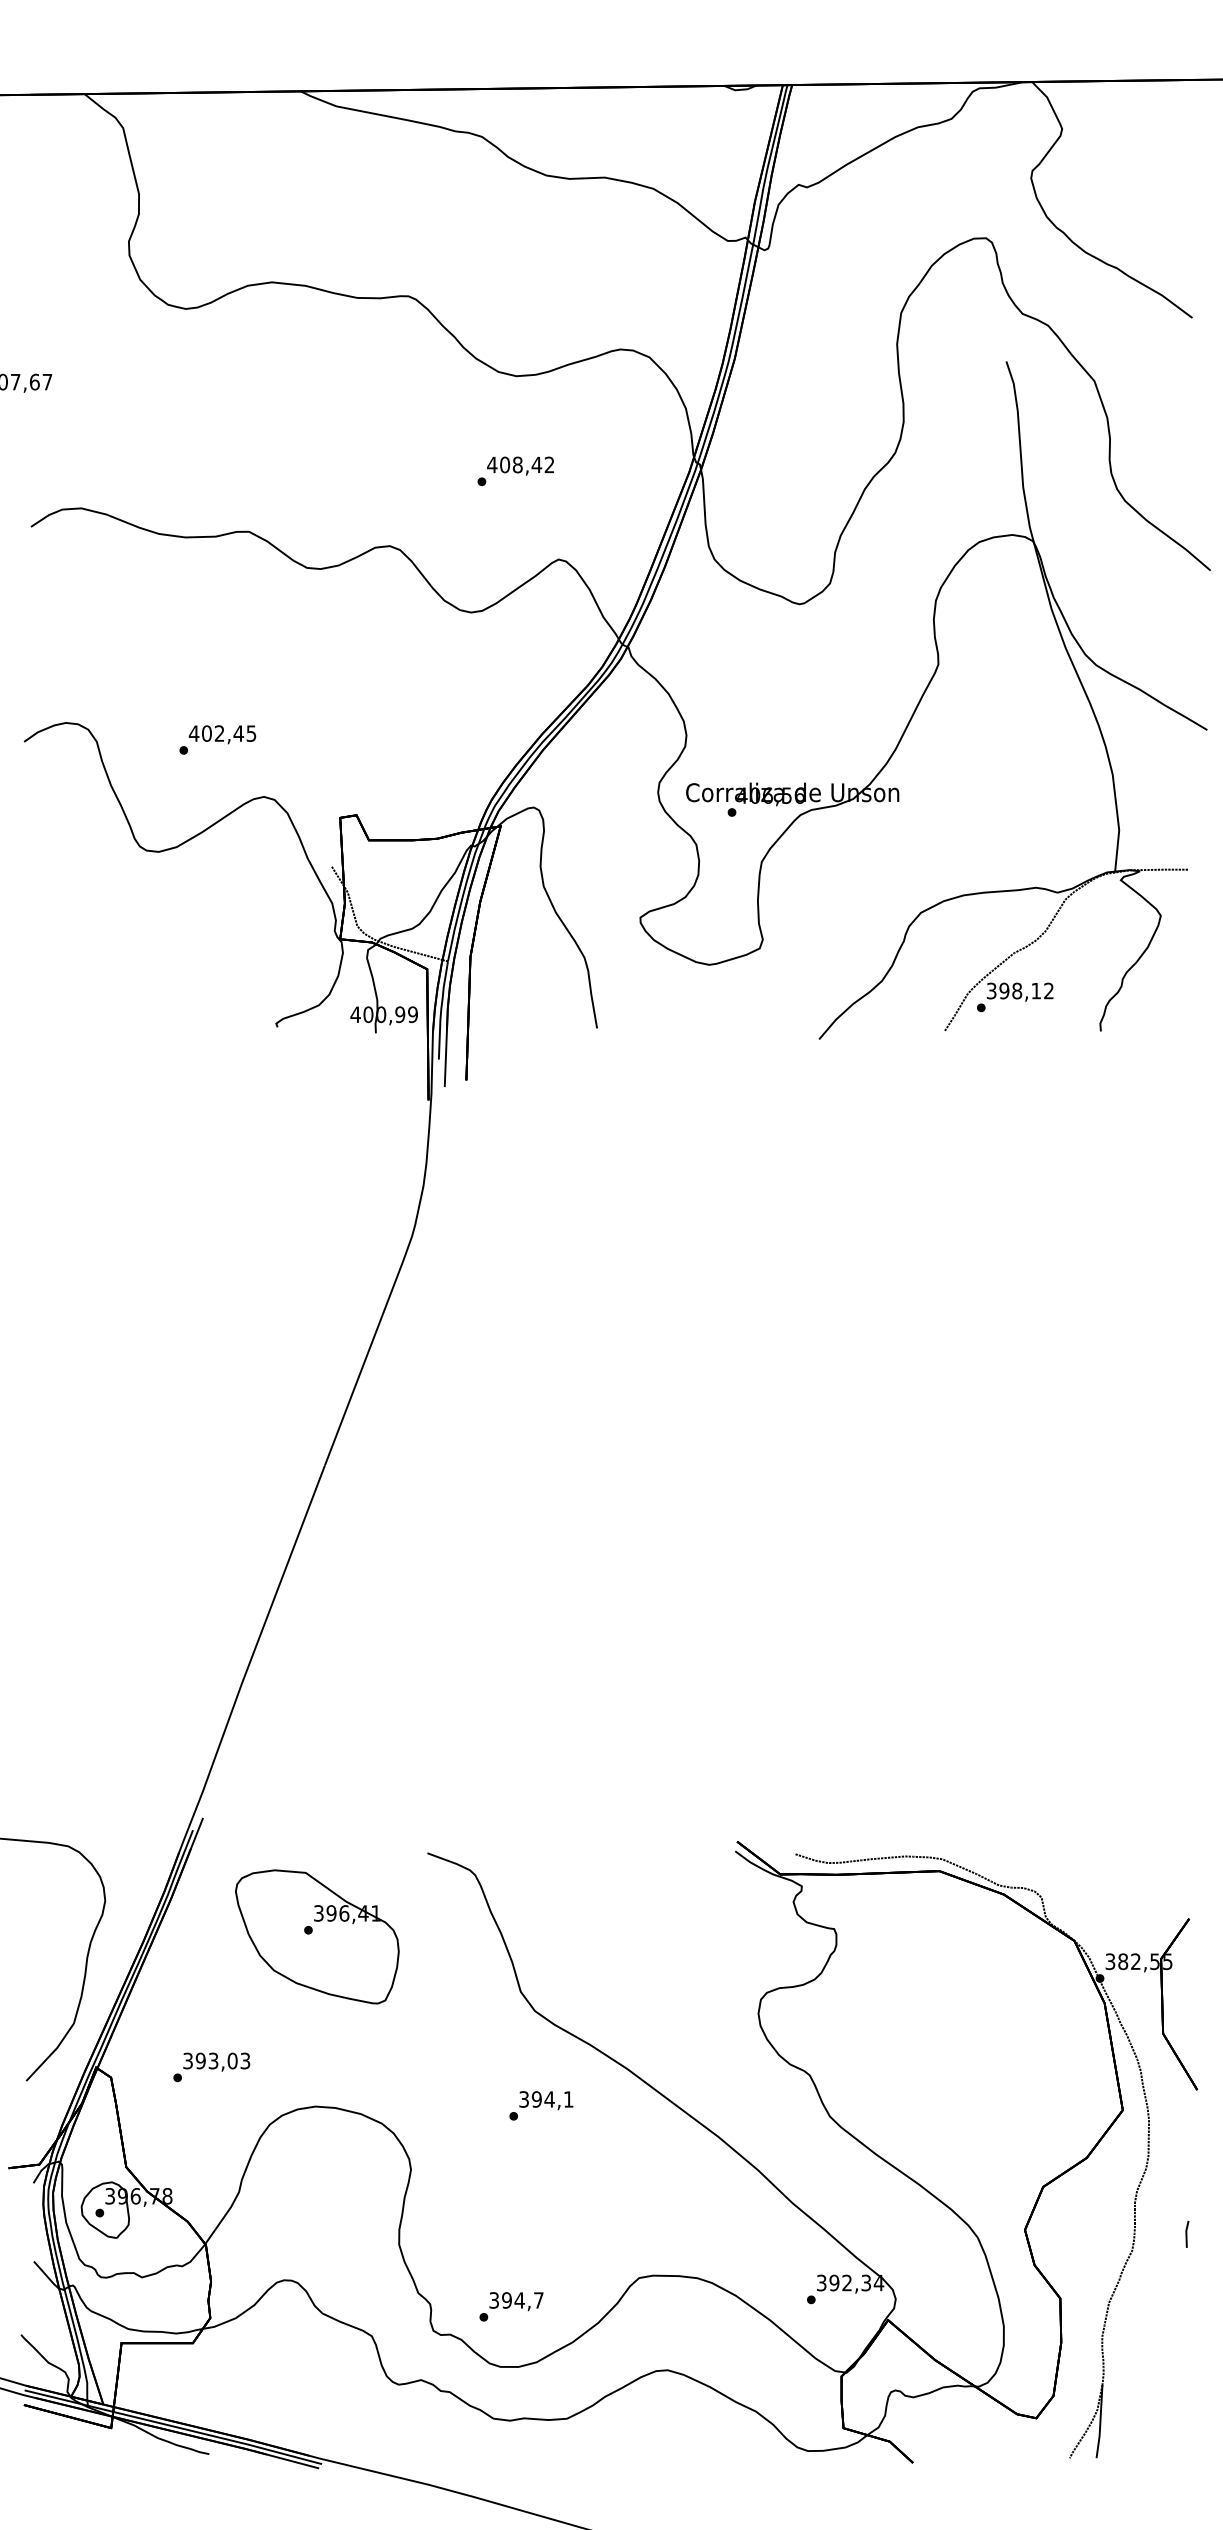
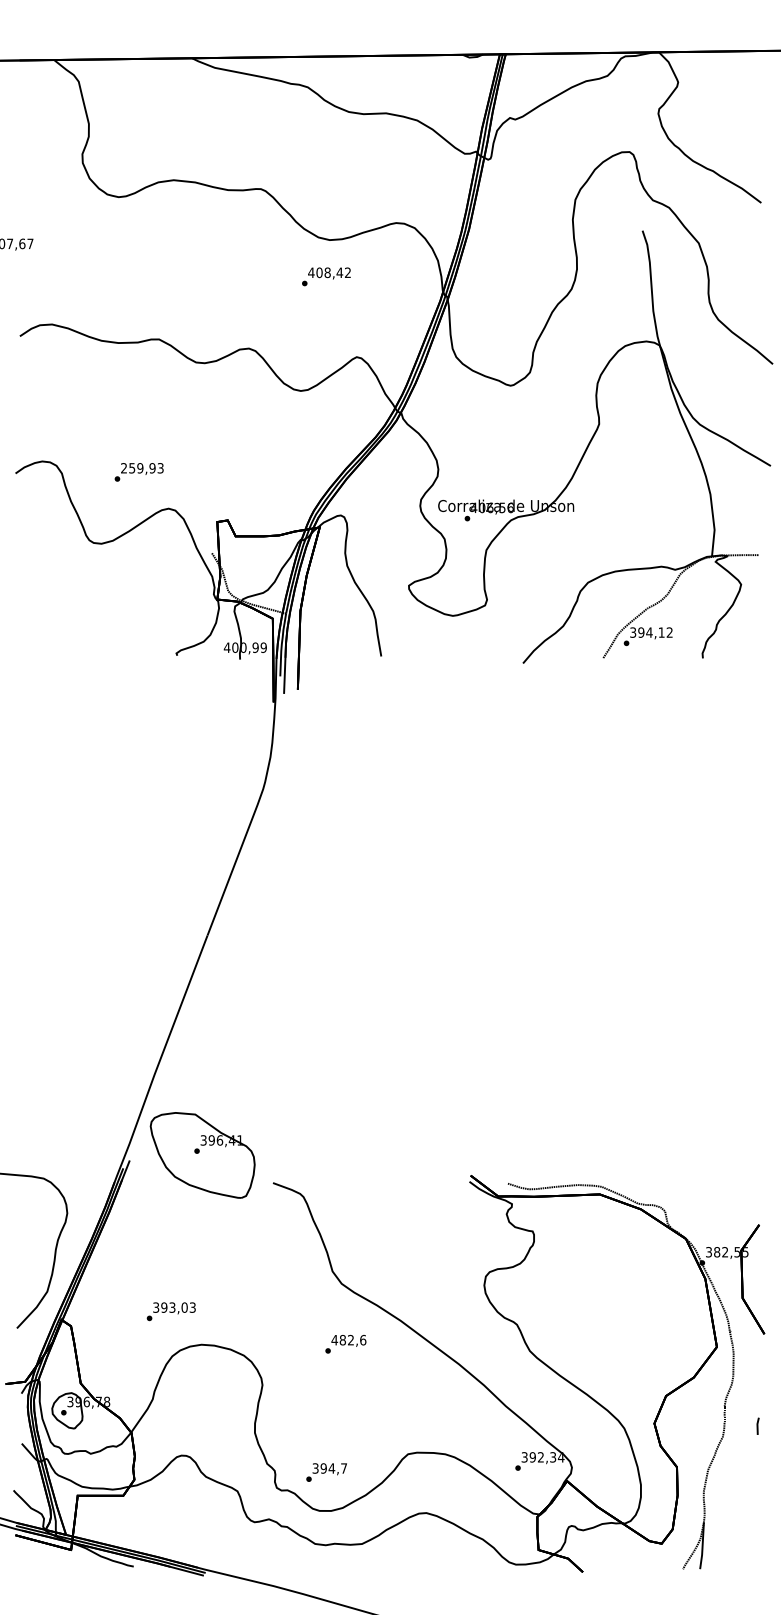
text: (515, 470) -> (326, 276), moved
text: (221, 733) -> (141, 468), 402,45 -> 259,93
text: (1017, 990) -> (649, 632), 398,12 -> 394,12
part: (316, 1937) -> (202, 1155), moved
text: (210, 2067) -> (170, 1311), moved
text: (545, 2098) -> (348, 1339), 394,1 -> 482,6

